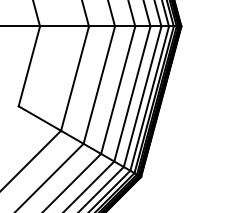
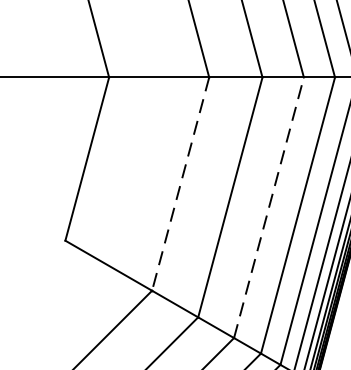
line: (75, 78) -> (181, 183), solid -> dashed
line: (118, 90) -> (269, 208), solid -> dashed

